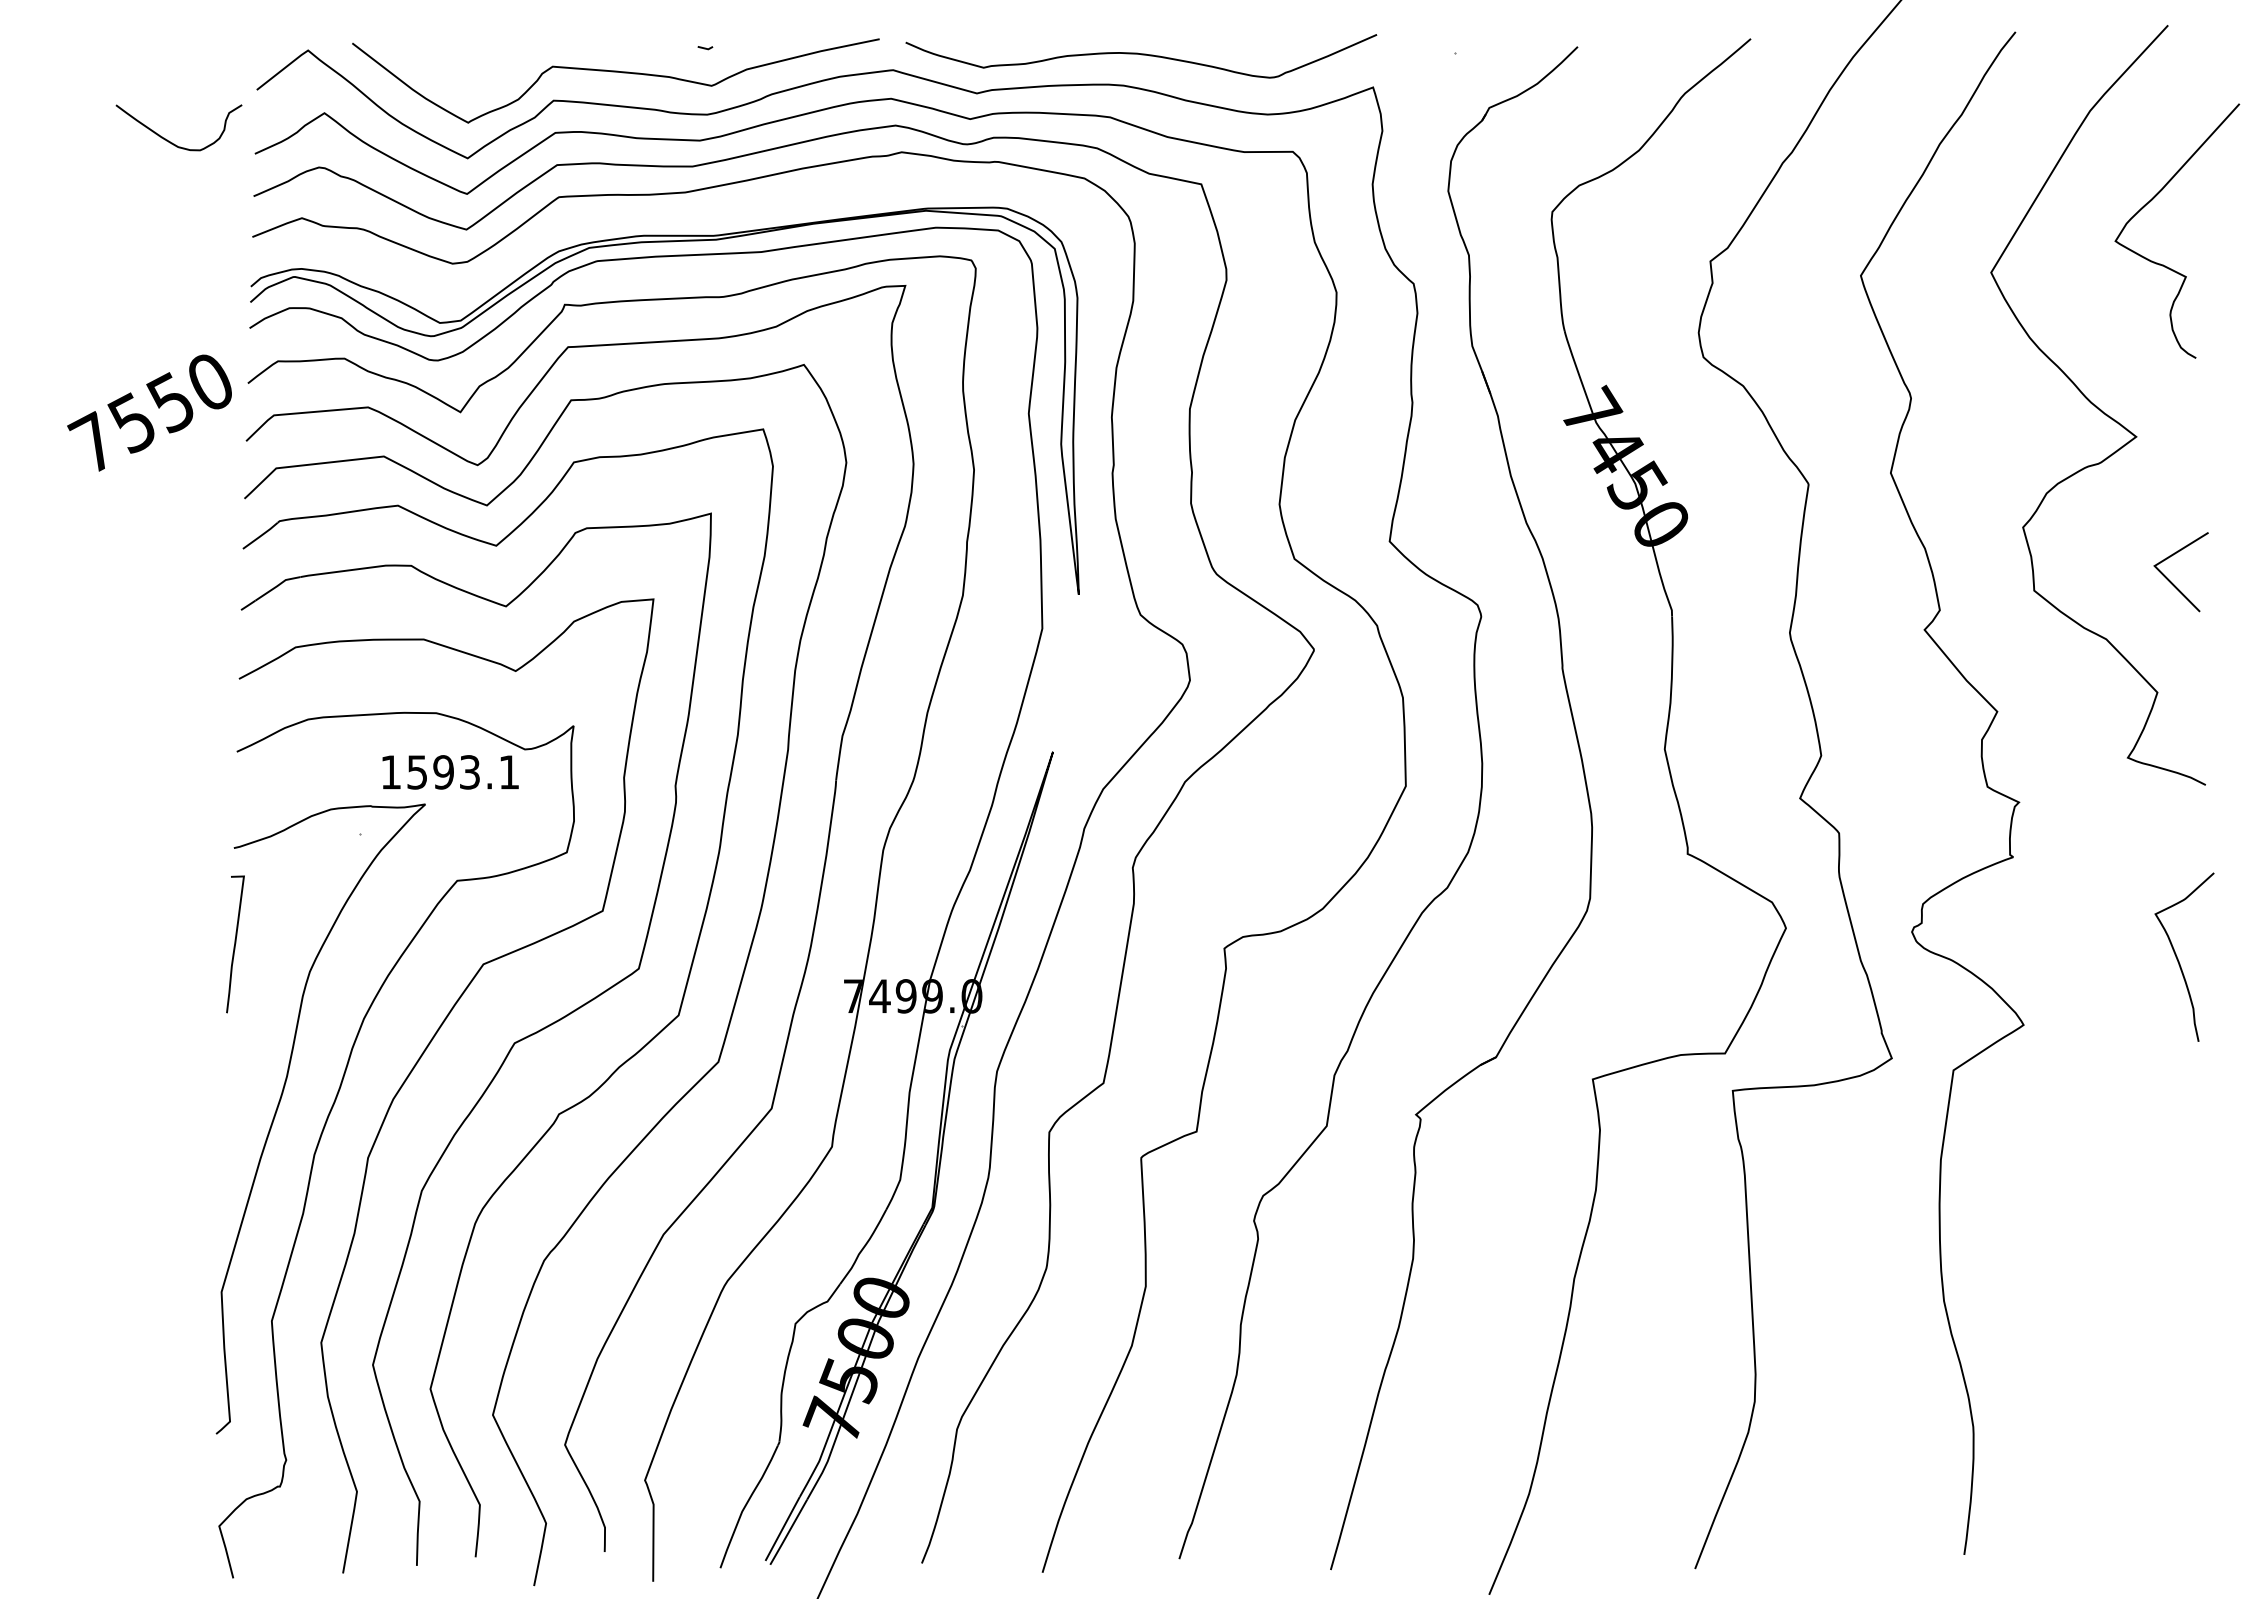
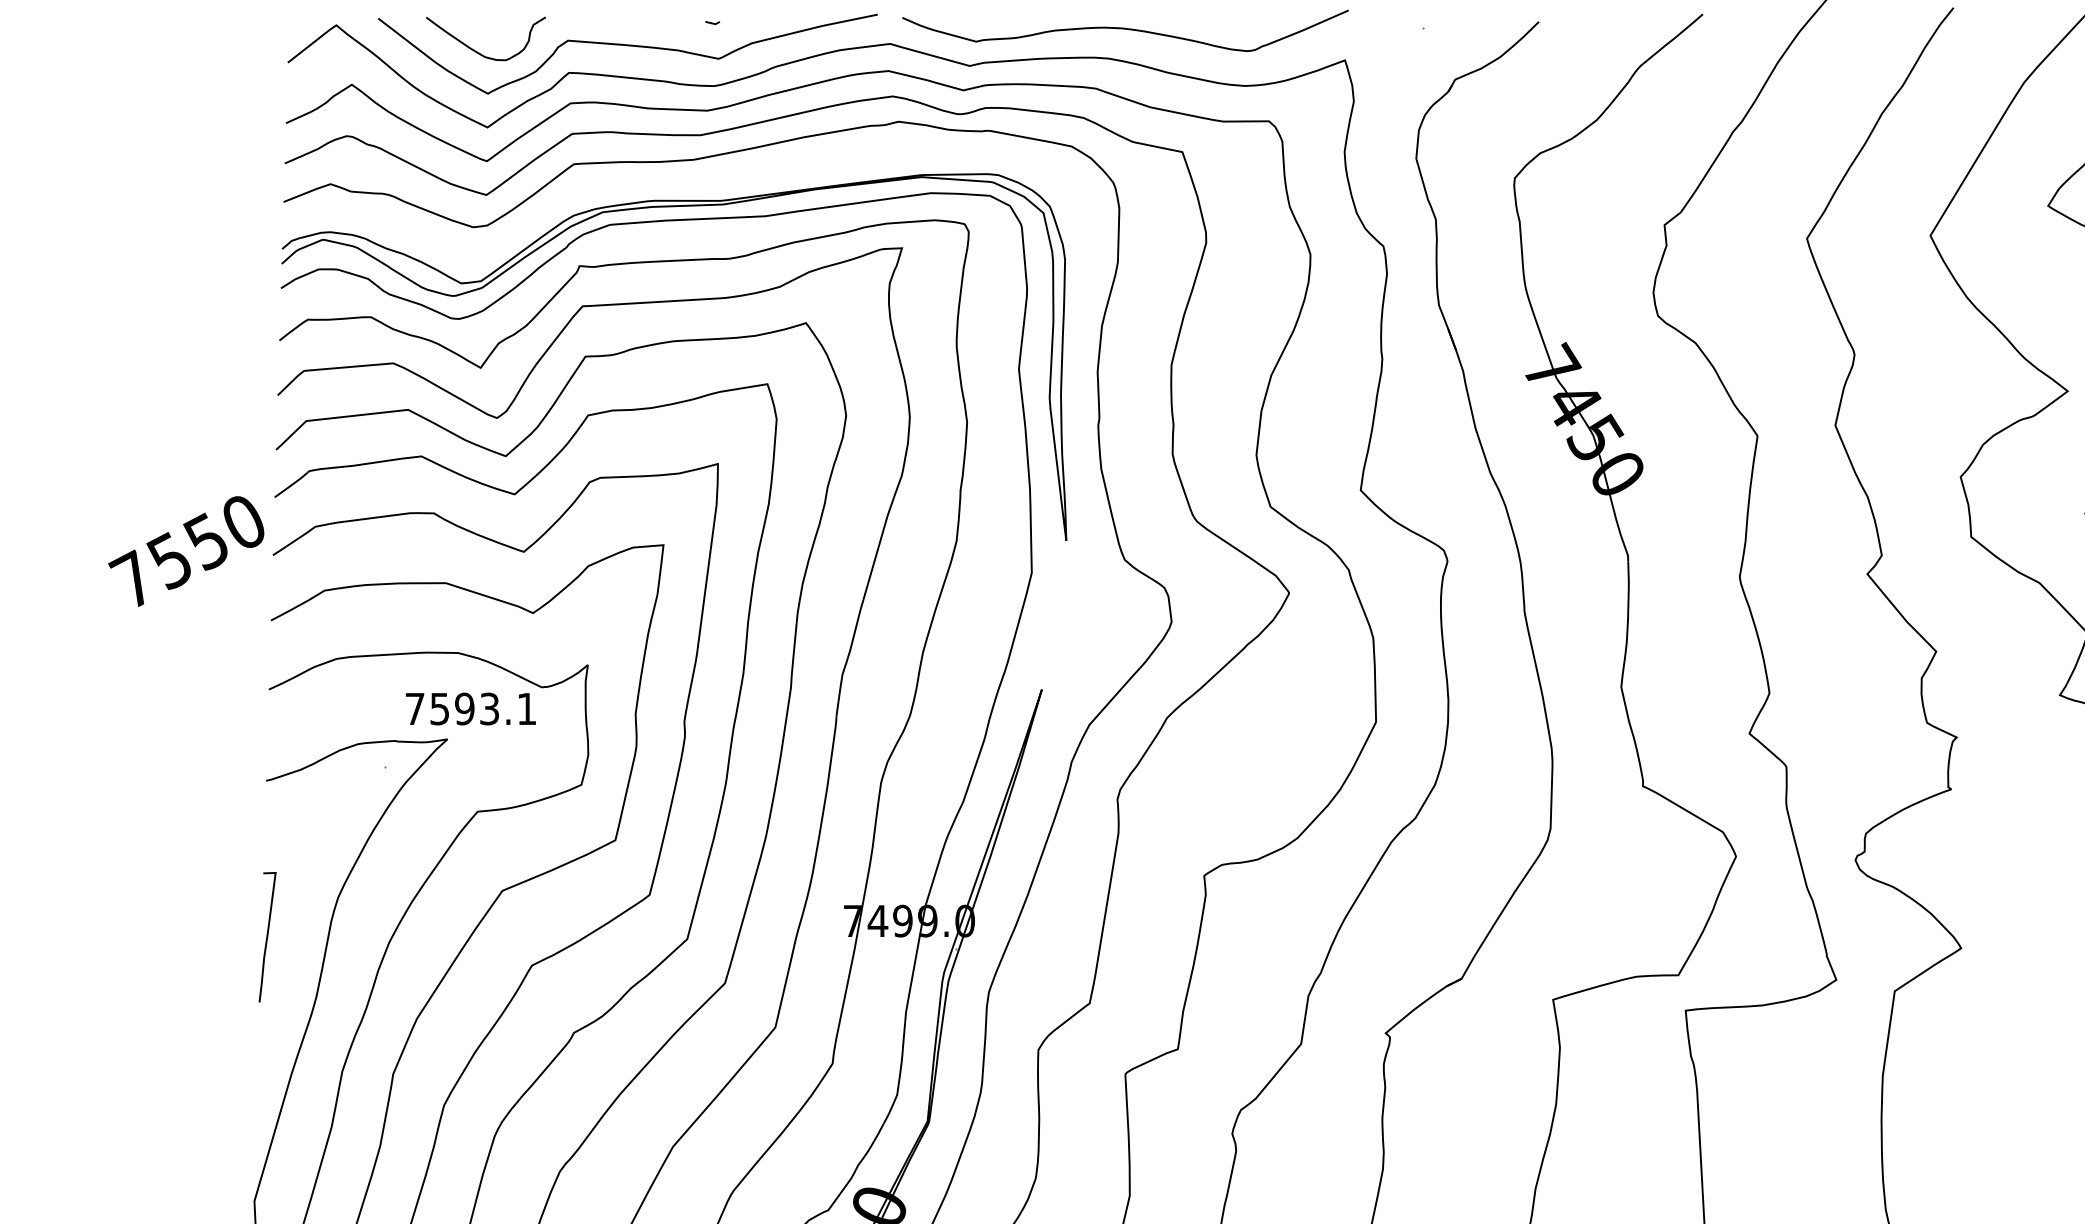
curve: (169, 140) -> (476, 50), moved
text: (149, 412) -> (186, 550), moved
text: (390, 772) -> (414, 709), 1593.1 -> 7593.1
curve: (235, 944) -> (267, 937), moved

